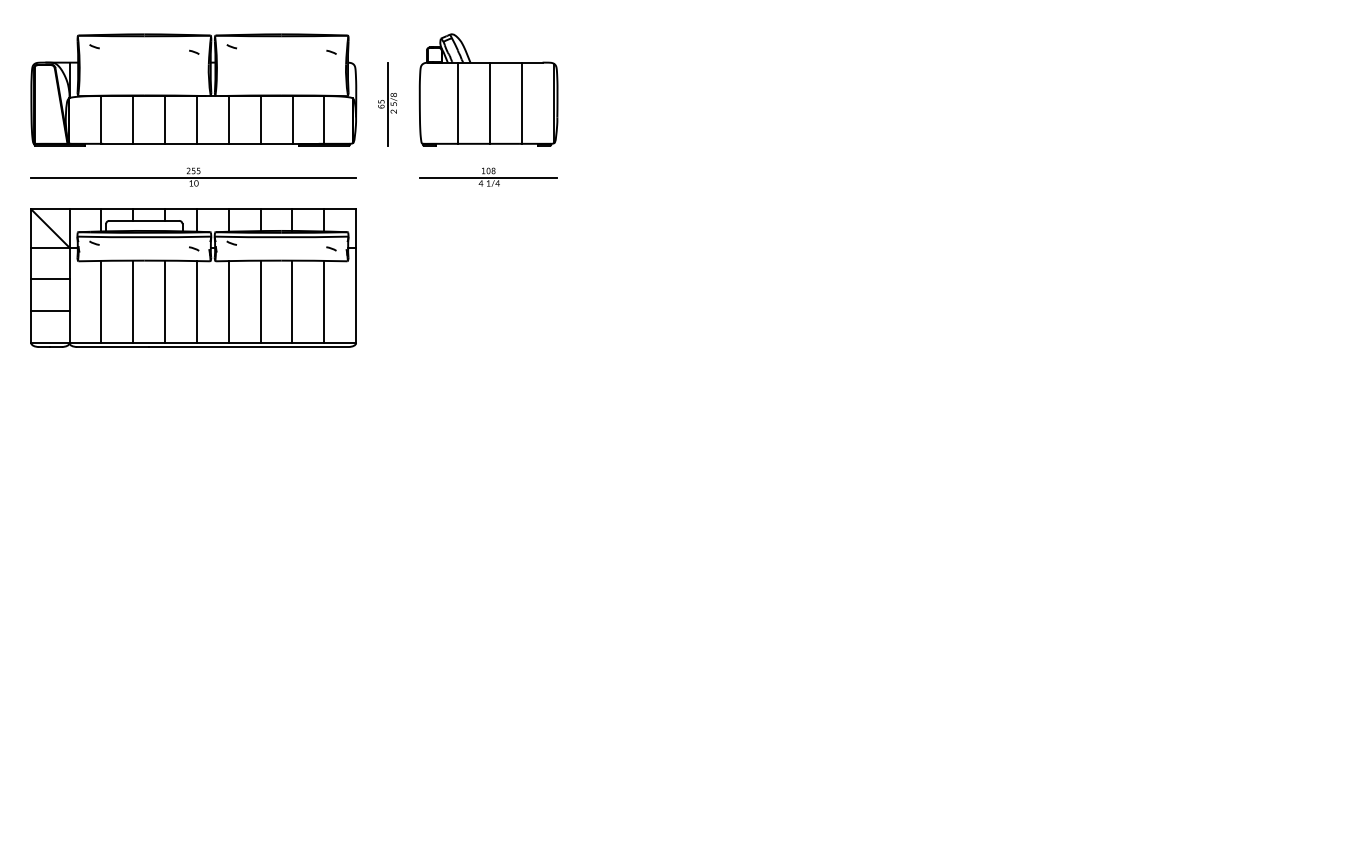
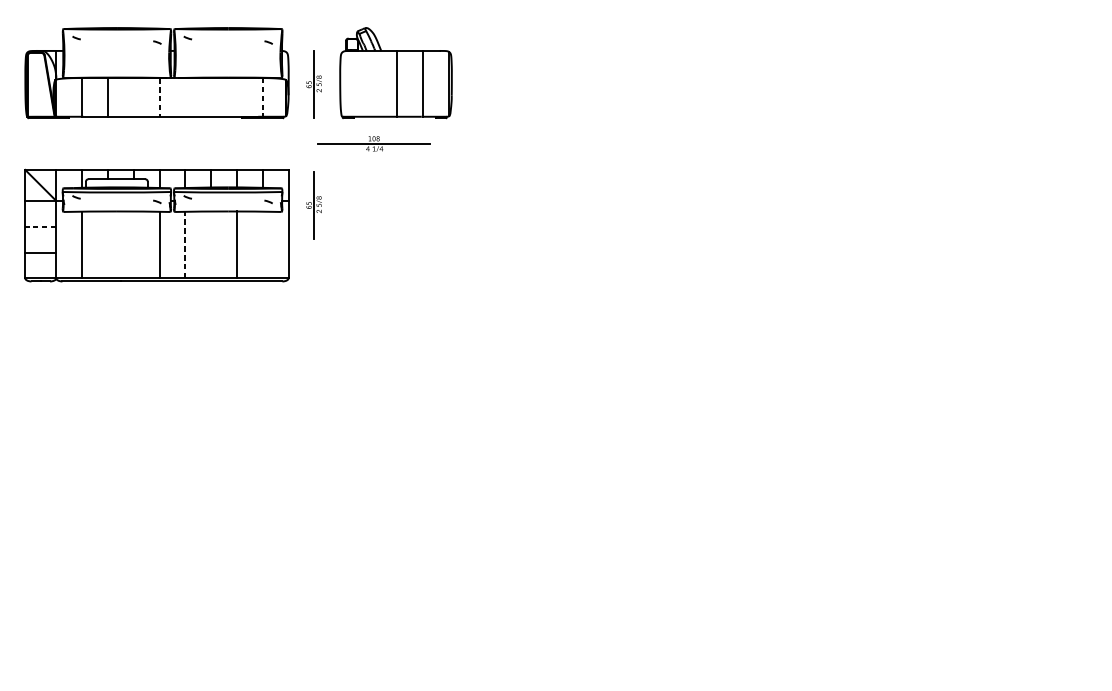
line: (458, 102) -> (371, 83), removed
line: (165, 119) -> (134, 97), removed
line: (197, 119) -> (160, 97), solid -> dashed
line: (228, 119) -> (185, 97), removed
line: (260, 119) -> (211, 97), removed
line: (292, 119) -> (237, 97), removed
line: (324, 120) -> (262, 97), solid -> dashed
part: (193, 176) -> (156, 143), removed
part: (488, 176) -> (374, 143), moved
part: (387, 253) -> (314, 205), added
line: (49, 279) -> (40, 226), solid -> dashed
line: (133, 301) -> (108, 244), removed
line: (165, 301) -> (134, 244), removed
line: (228, 301) -> (185, 244), solid -> dashed
line: (260, 301) -> (211, 244), removed
line: (324, 301) -> (262, 244), removed

